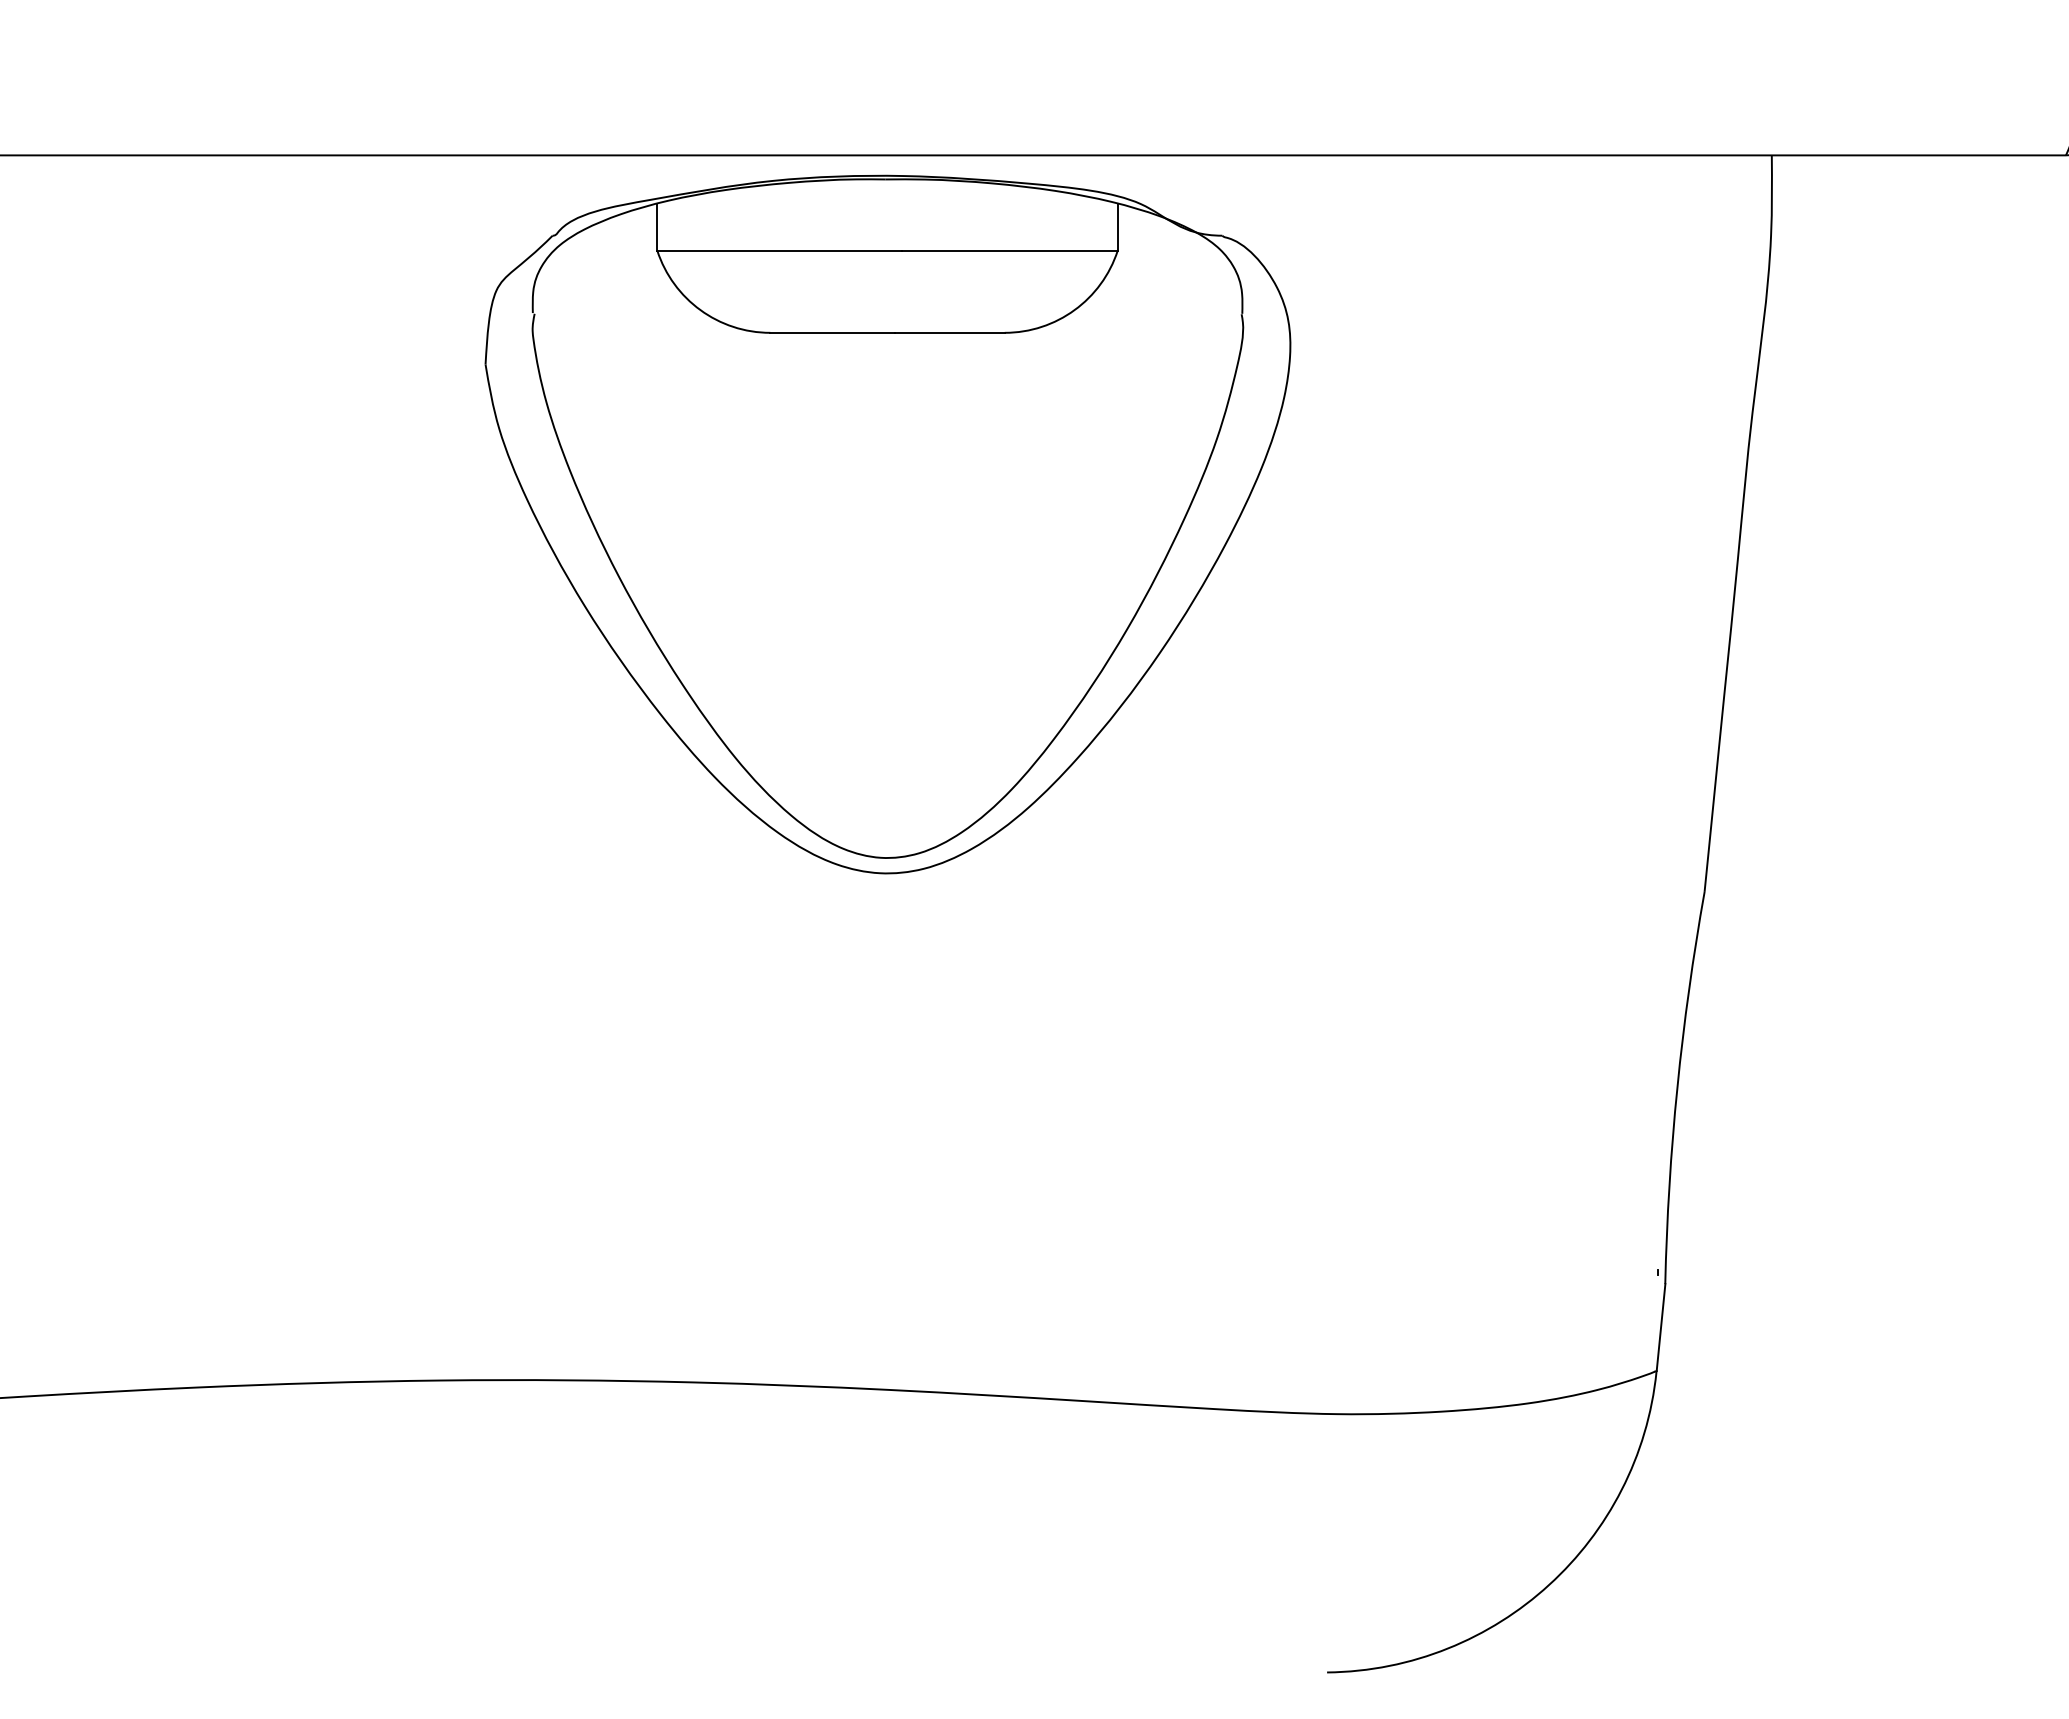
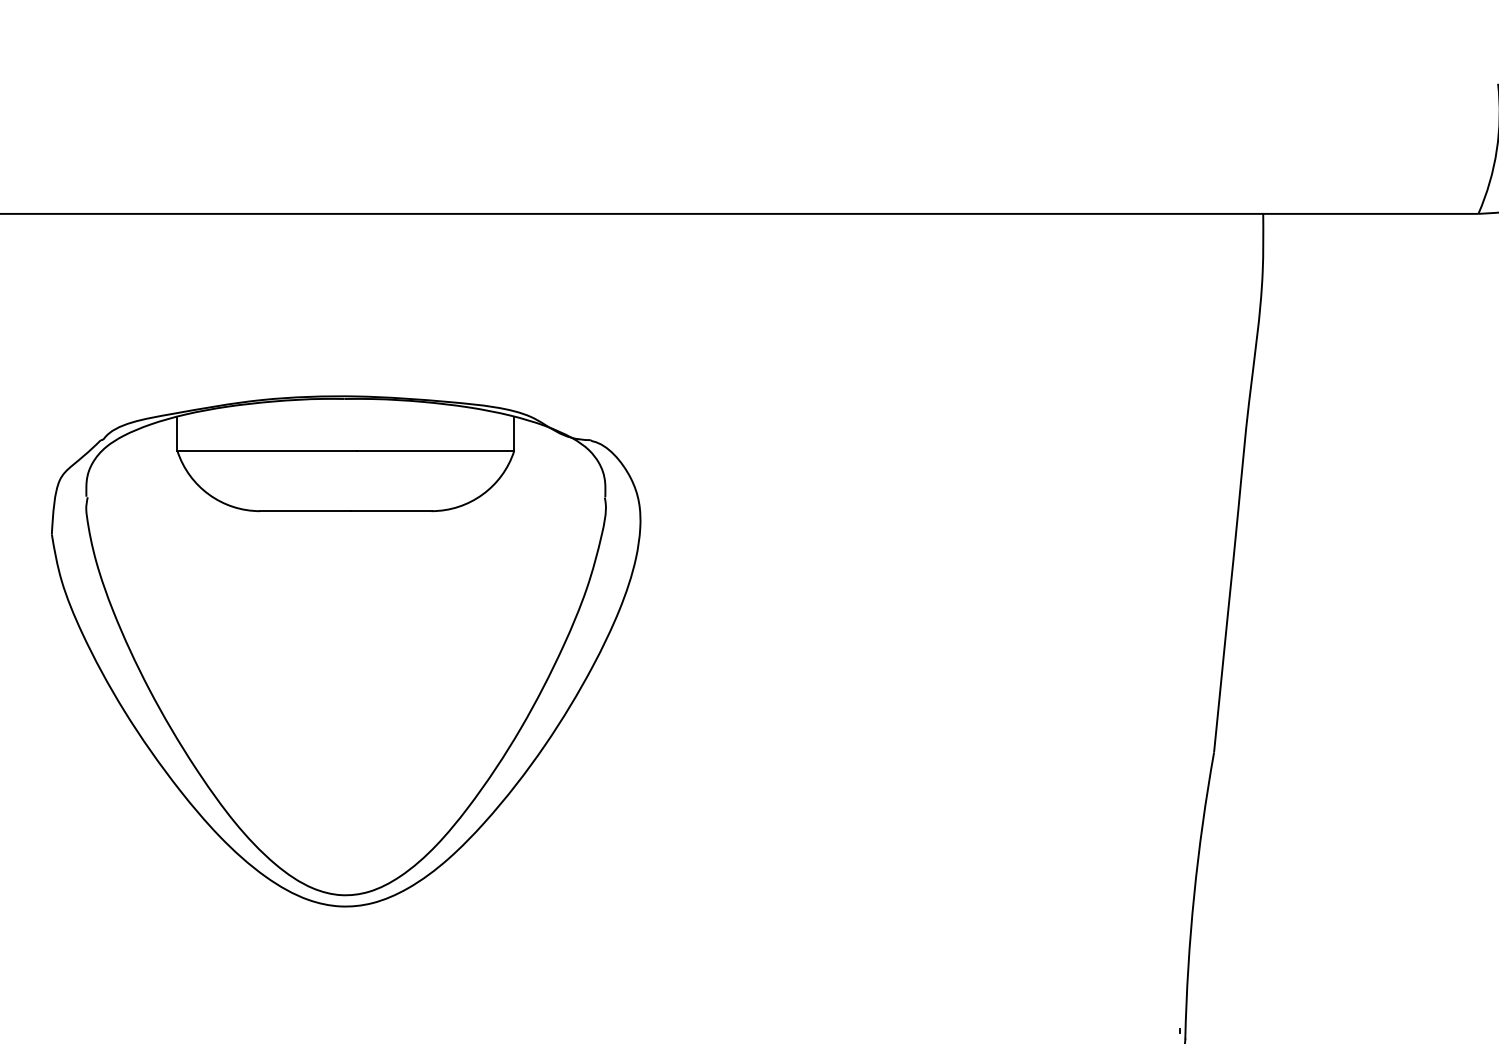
part: (887, 524) -> (345, 651), moved

